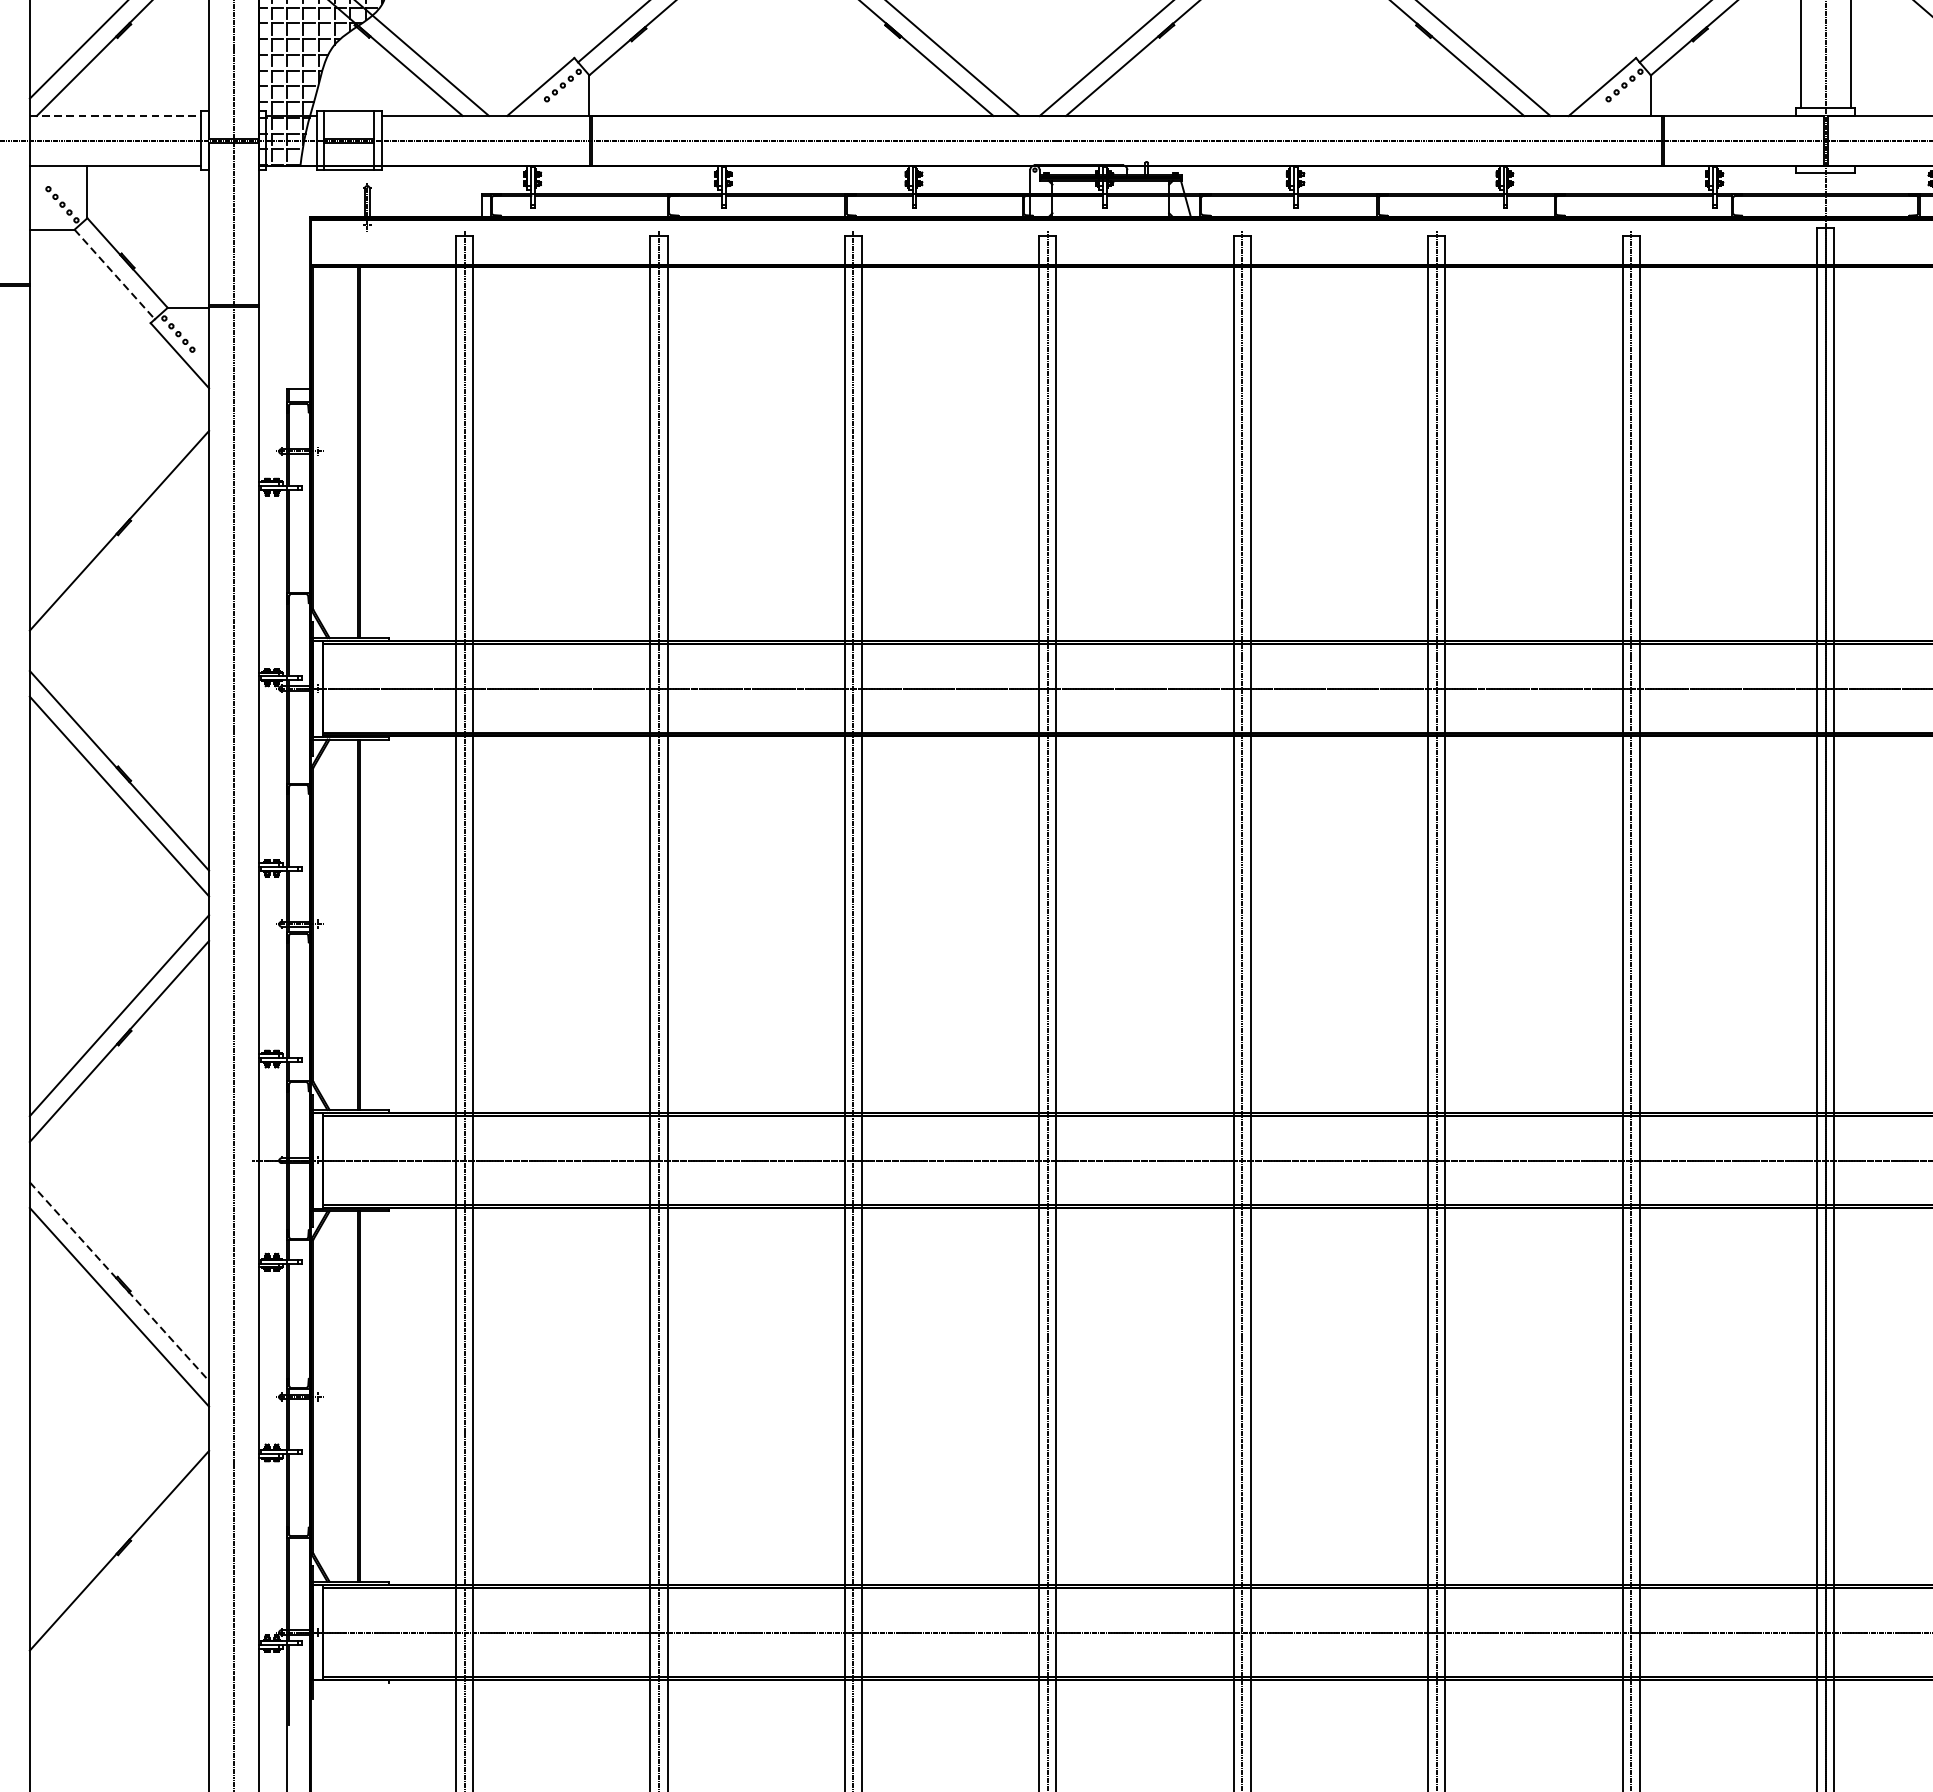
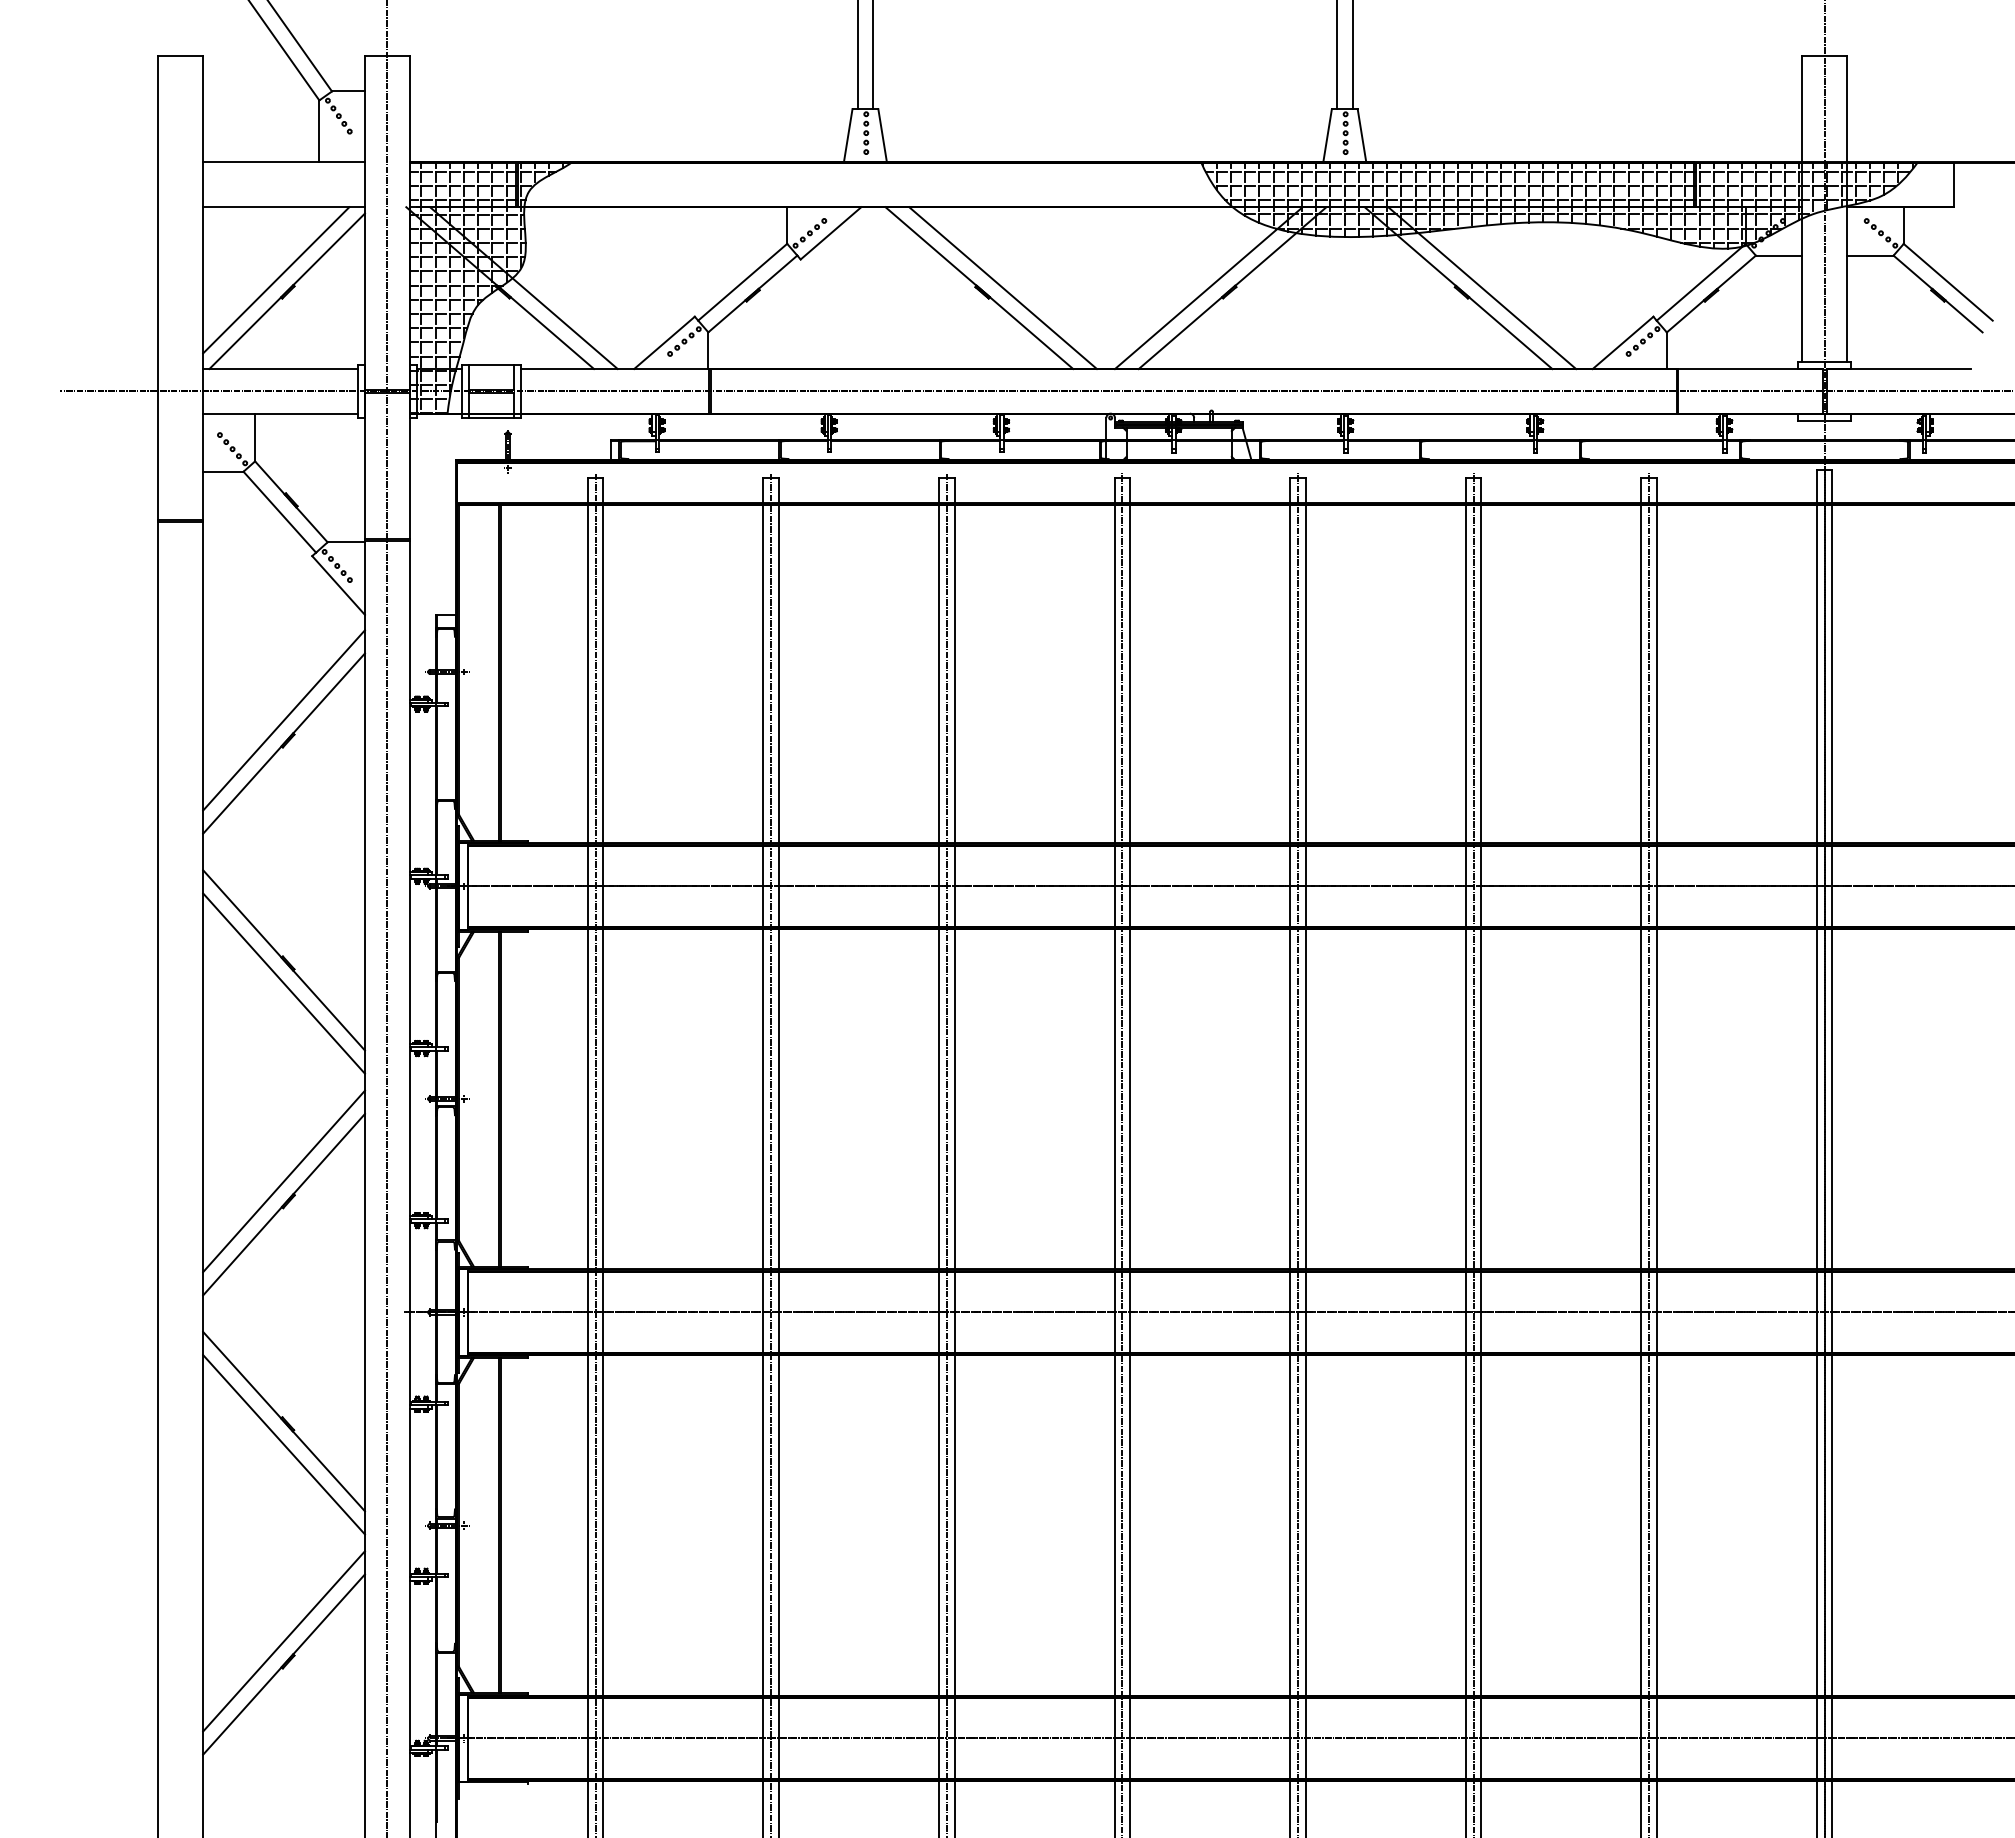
line: (116, 116) -> (281, 369), dashed -> solid
line: (115, 274) -> (280, 512), dashed -> solid
line: (118, 505) -> (283, 720), added
line: (119, 1281) -> (284, 1421), dashed -> solid
line: (118, 1525) -> (283, 1641), added

